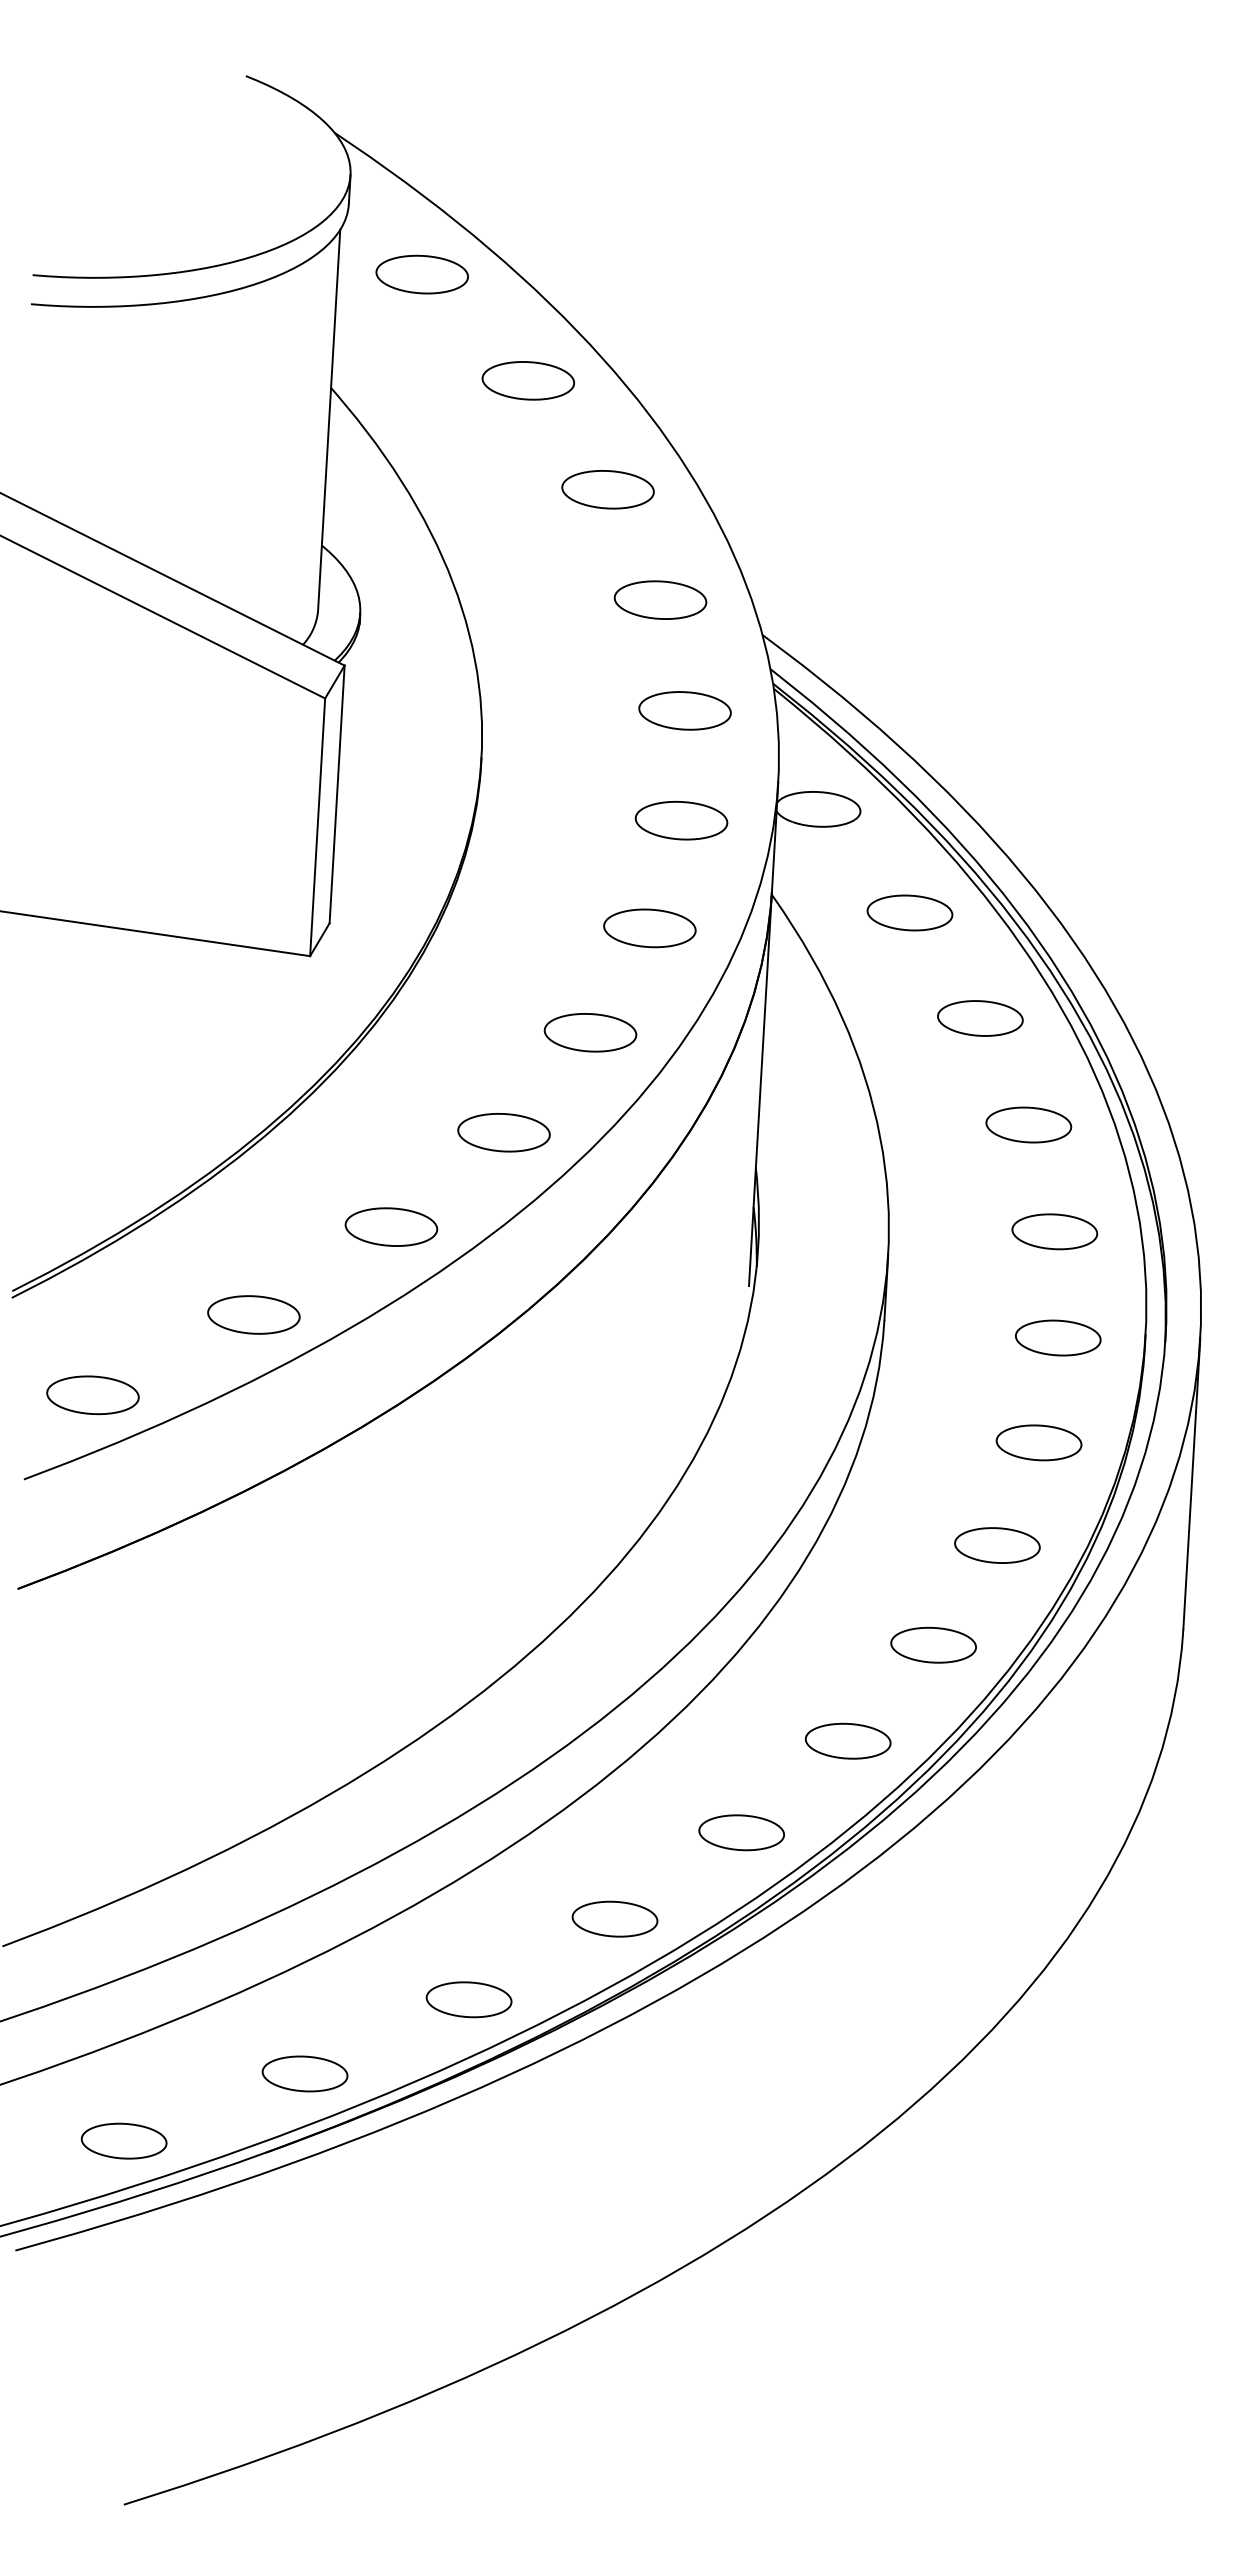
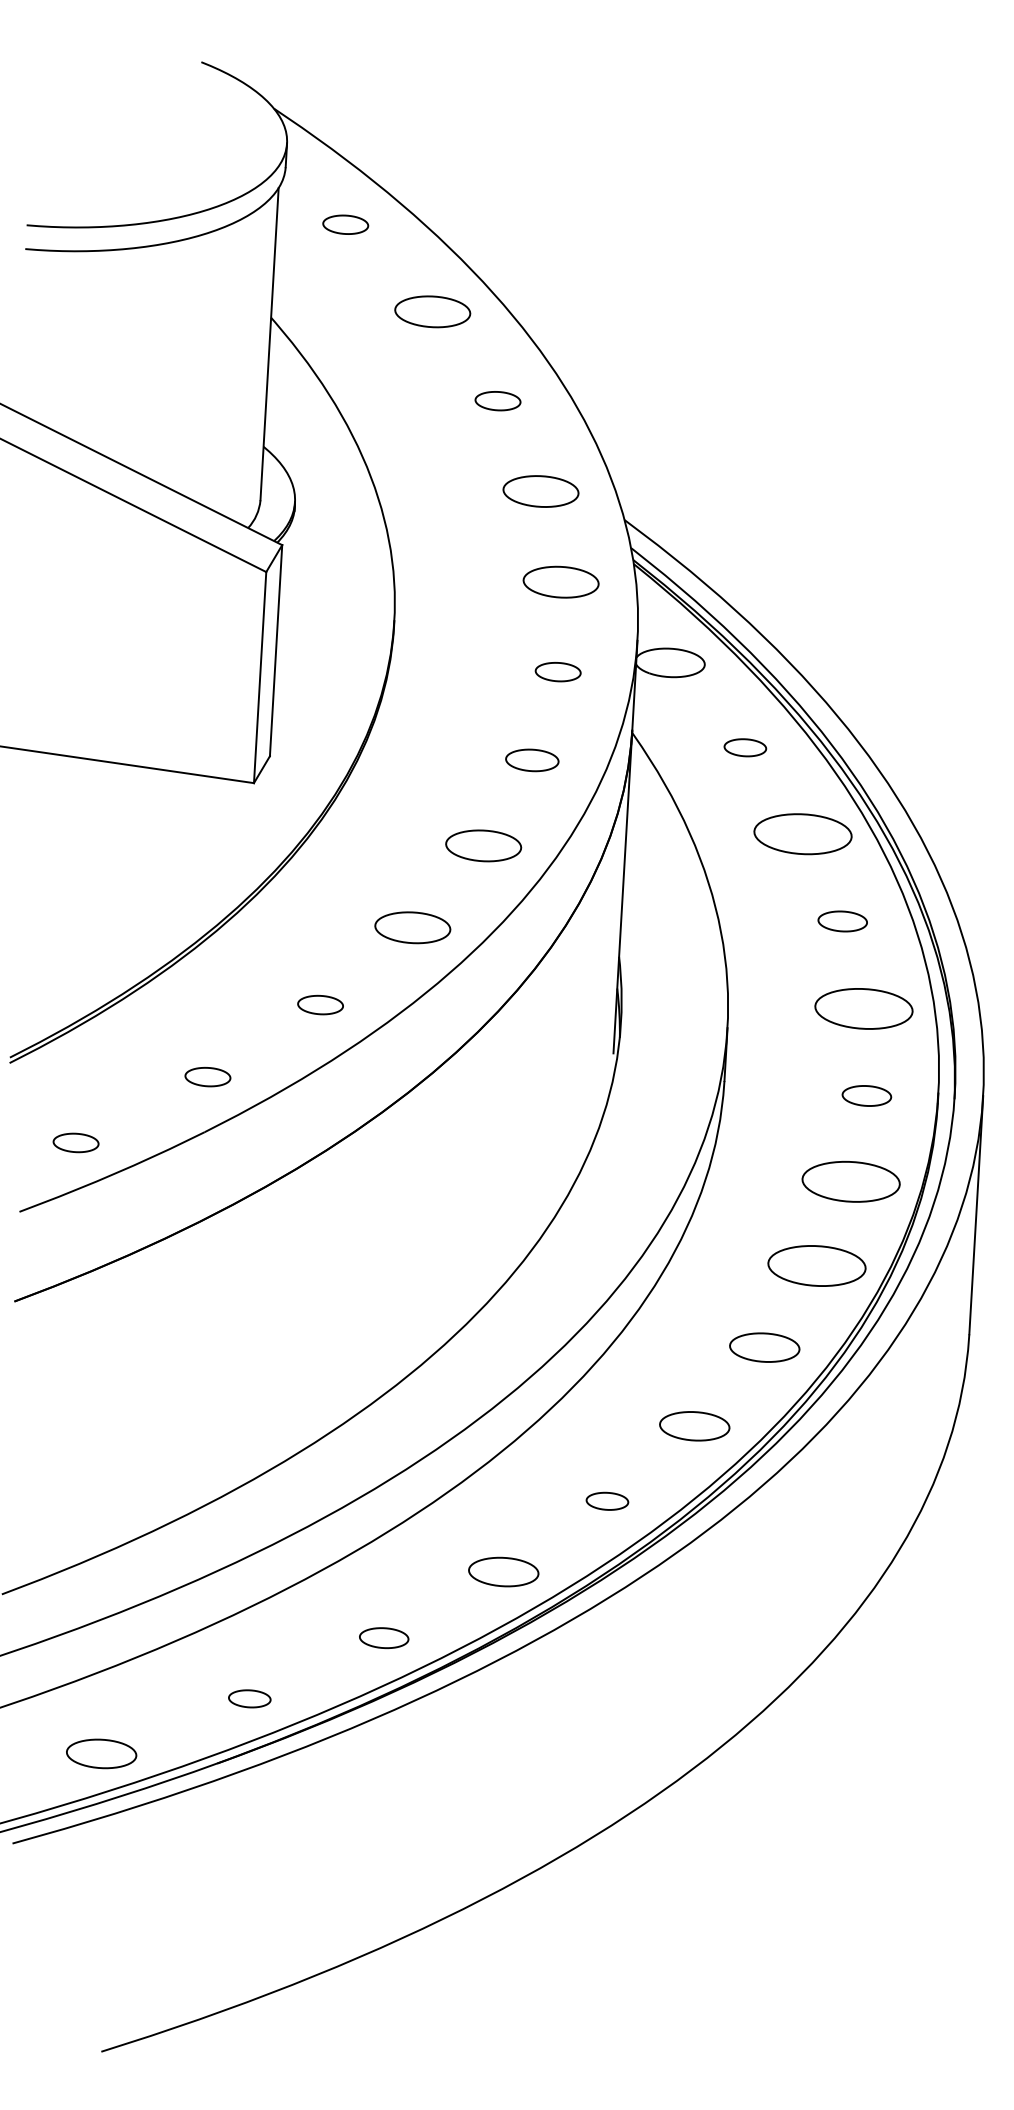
part: (421, 274) -> (345, 224), size x0.6
part: (607, 489) -> (497, 400), size x0.6
part: (681, 820) -> (558, 672), size x0.6
part: (909, 912) -> (744, 747), size x0.6
part: (649, 928) -> (531, 760), size x0.7
part: (980, 1018) -> (803, 834), size x1.4
part: (1028, 1124) -> (842, 921), size x0.7
part: (391, 1226) -> (320, 1004), size x0.6
part: (1054, 1231) -> (863, 1008), size x1.4
part: (253, 1314) -> (207, 1076), size x0.6
part: (1058, 1337) -> (867, 1095), size x0.7
part: (92, 1395) -> (75, 1143), size x0.6
part: (1038, 1442) -> (850, 1181), size x1.4
part: (997, 1545) -> (817, 1265), size x1.4
part: (741, 1832) -> (607, 1501), size x0.6
part: (468, 1999) -> (383, 1637), size x0.7
part: (304, 2073) -> (249, 1698), size x0.6

